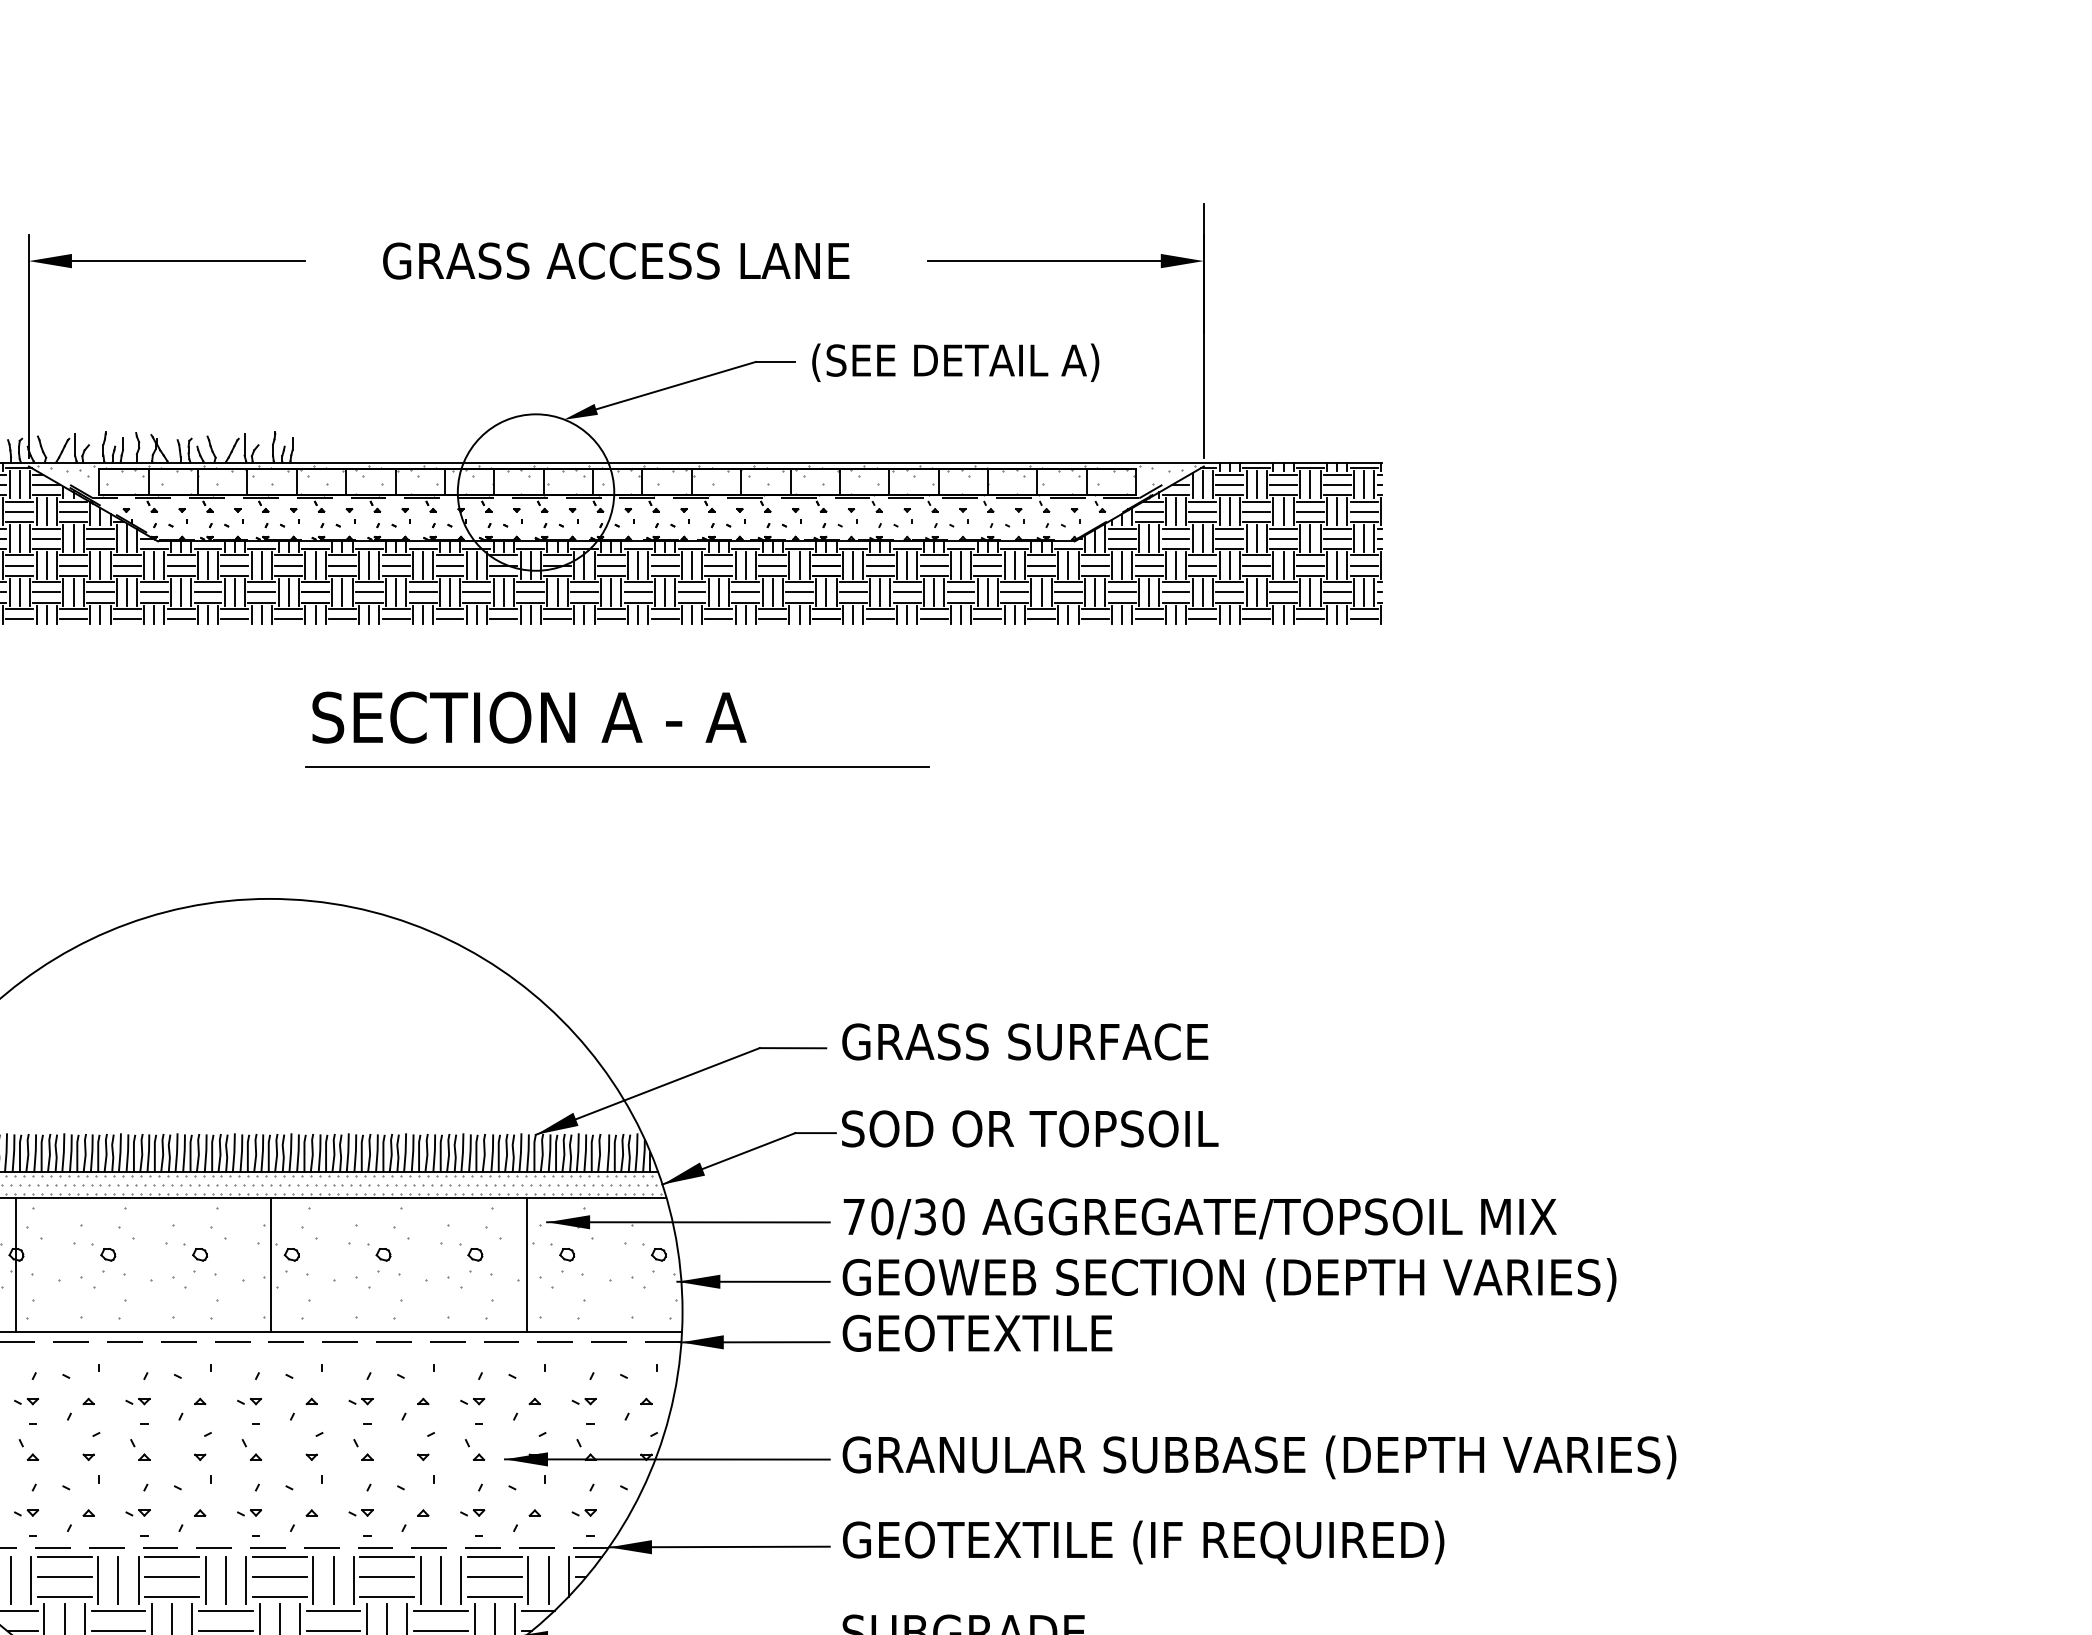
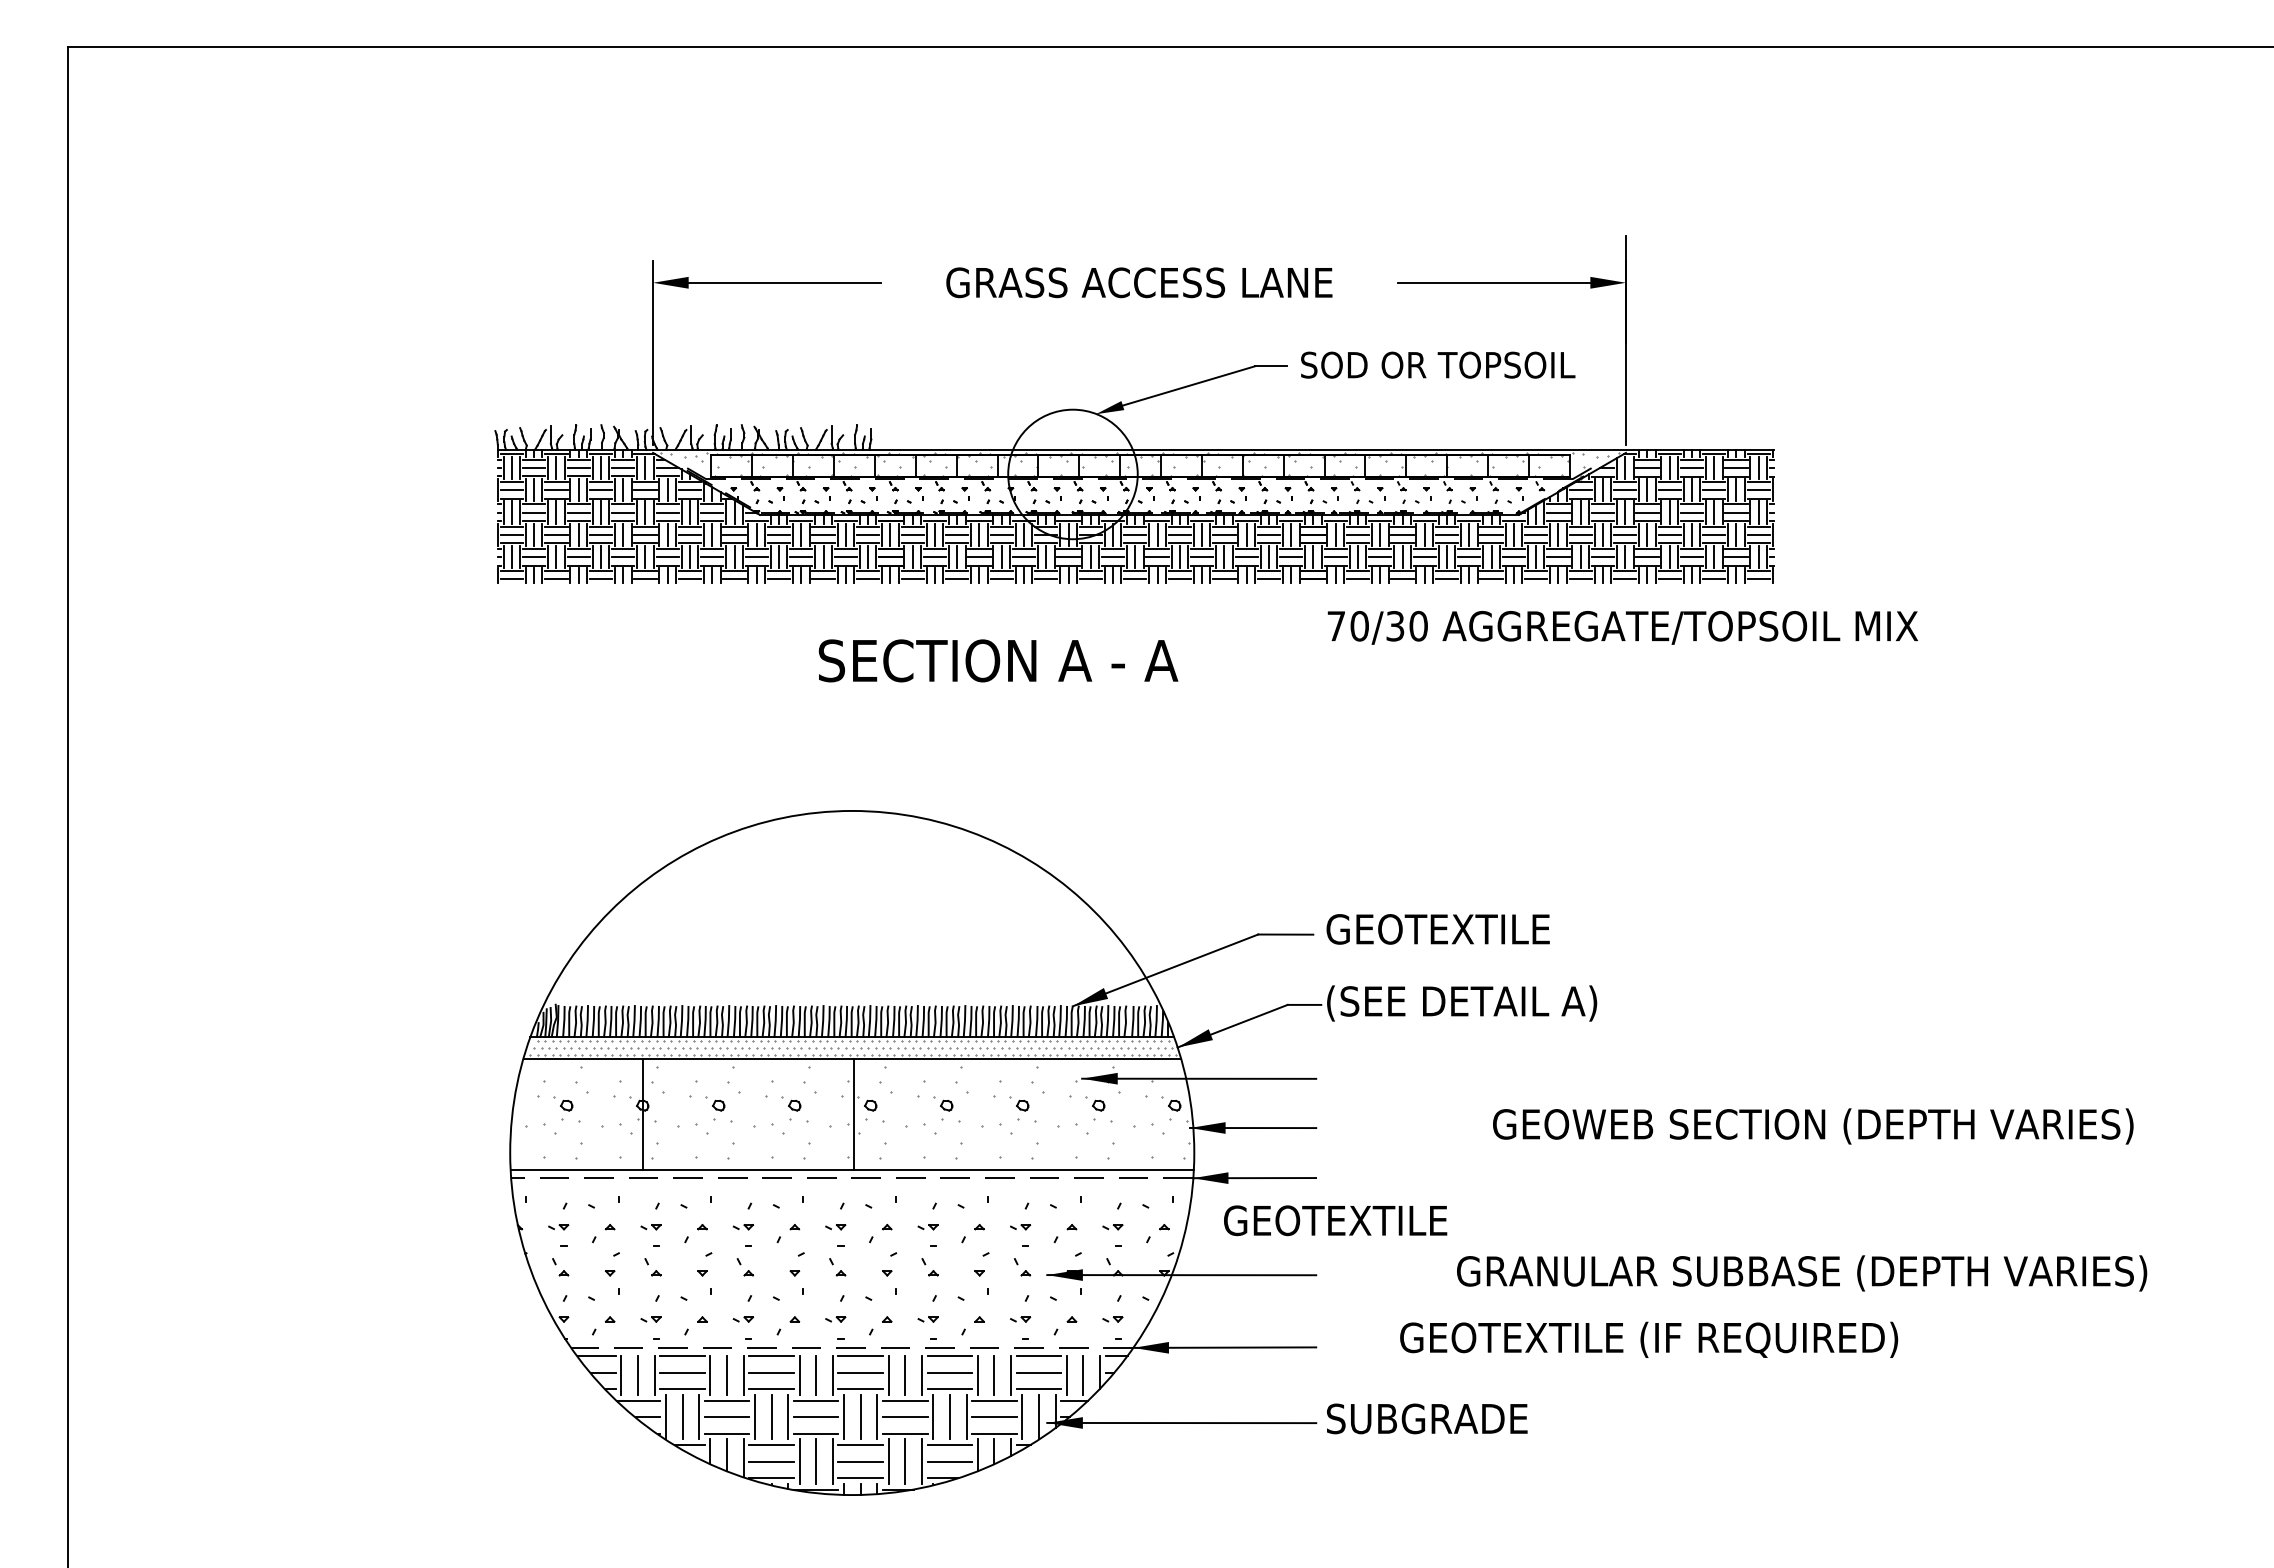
text: (977, 362) -> (1438, 366), (SEE DETAIL A) -> SOD OR TOPSOIL
text: (529, 717) -> (998, 660), moved
line: (617, 766) -> (1140, 701), removed
text: (1045, 1042) -> (1494, 929), GRASS SURFACE -> GEOTEXTILE
text: (1030, 1131) -> (1482, 1003), SOD OR TOPSOIL -> (SEE DETAIL A)
text: (1199, 1218) -> (1622, 627), moved
line: (527, 1264) -> (1065, 1113), removed
text: (1229, 1279) -> (1813, 1126), moved
text: (977, 1333) -> (1335, 1220), moved
text: (1260, 1457) -> (1802, 1273), moved
text: (1144, 1541) -> (1649, 1339), moved

